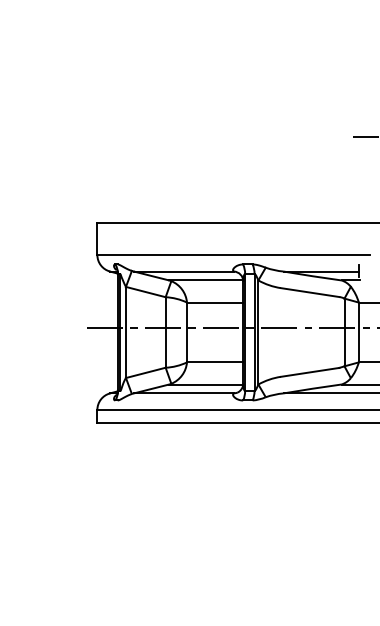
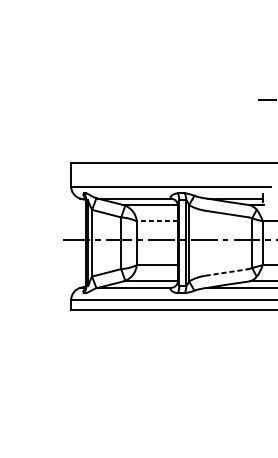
line: (214, 302) -> (156, 221), solid -> dashed
line: (310, 372) -> (227, 272), solid -> dashed

